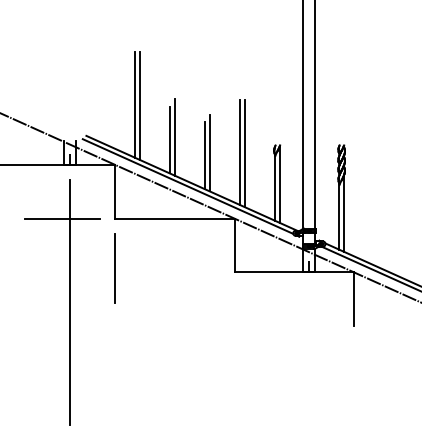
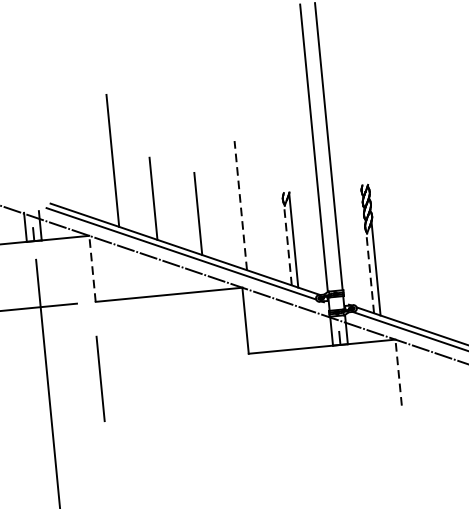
line: (134, 104) -> (105, 159), removed
line: (174, 136) -> (158, 193), removed
line: (209, 152) -> (203, 209), removed
line: (239, 152) -> (240, 205), solid -> dashed
line: (244, 153) -> (246, 206), removed
line: (274, 186) -> (287, 243), solid -> dashed
line: (115, 191) -> (92, 268), solid -> dashed
line: (339, 215) -> (370, 271), solid -> dashed
line: (114, 268) -> (99, 379), moved
line: (354, 299) -> (398, 372), solid -> dashed

